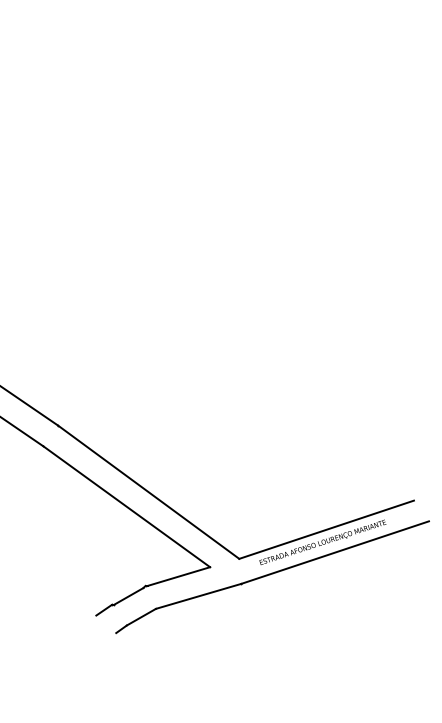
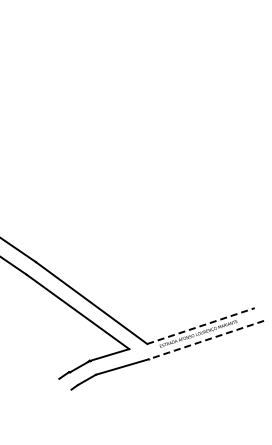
line: (327, 530) -> (201, 326), solid -> dashed
line: (335, 553) -> (206, 340), solid -> dashed

